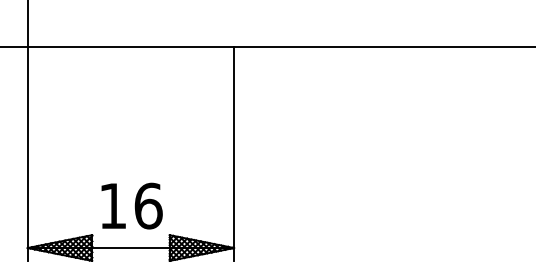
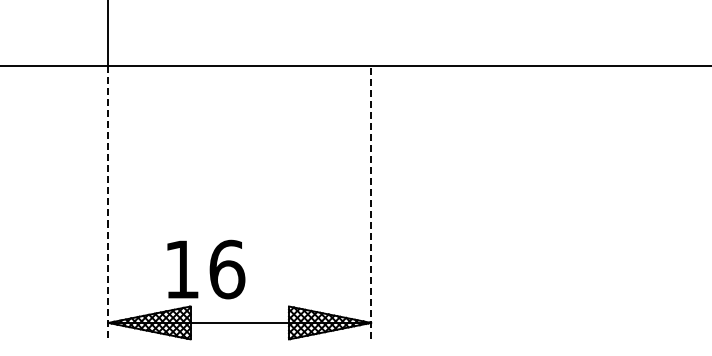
line: (234, 153) -> (371, 202), solid -> dashed
line: (27, 154) -> (108, 203), solid -> dashed
text: (132, 206) -> (206, 269), moved

